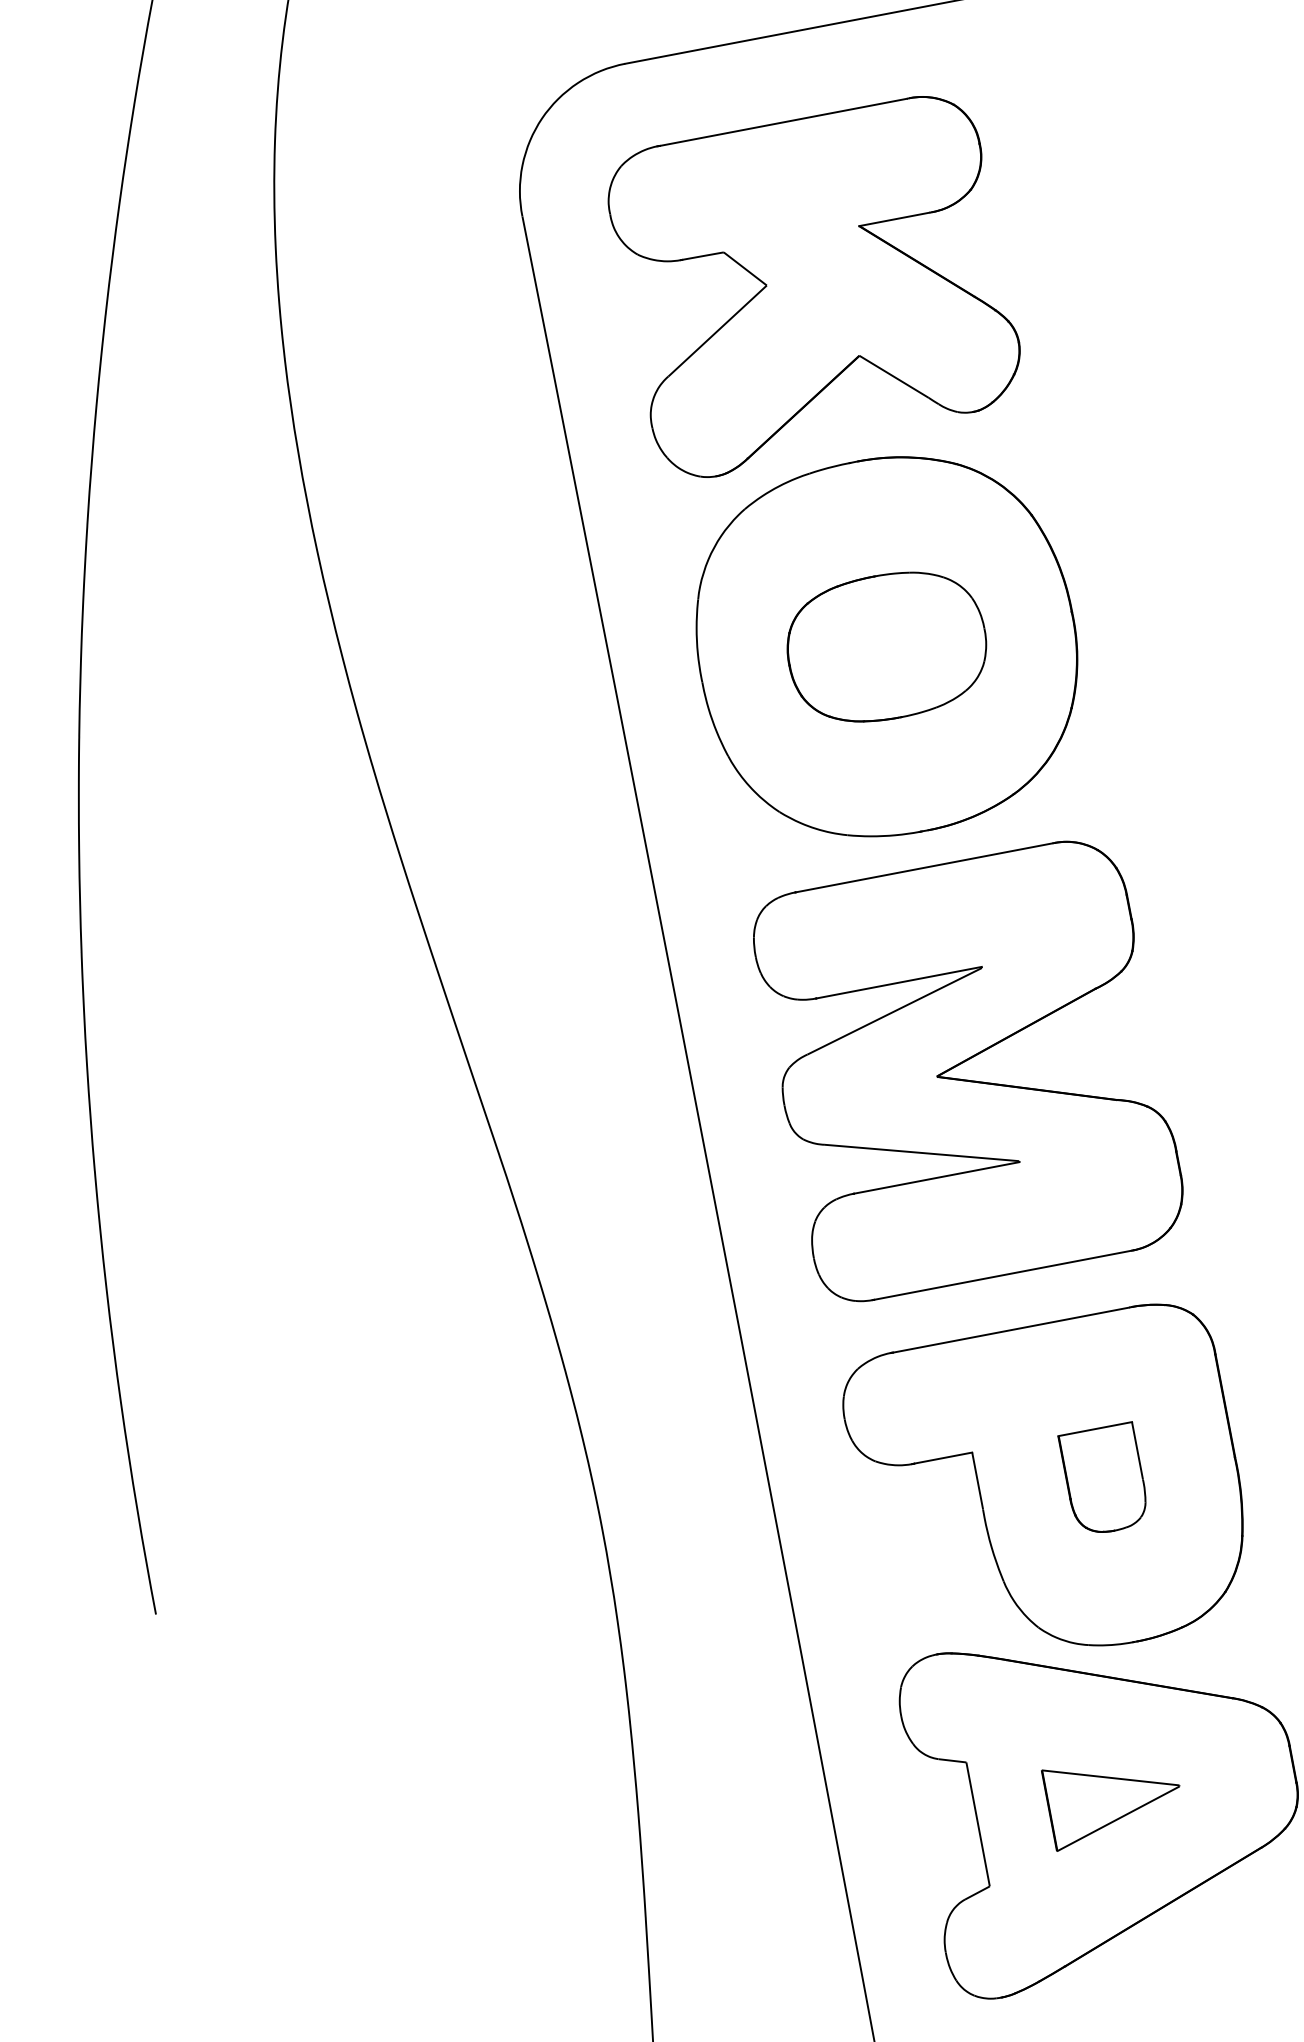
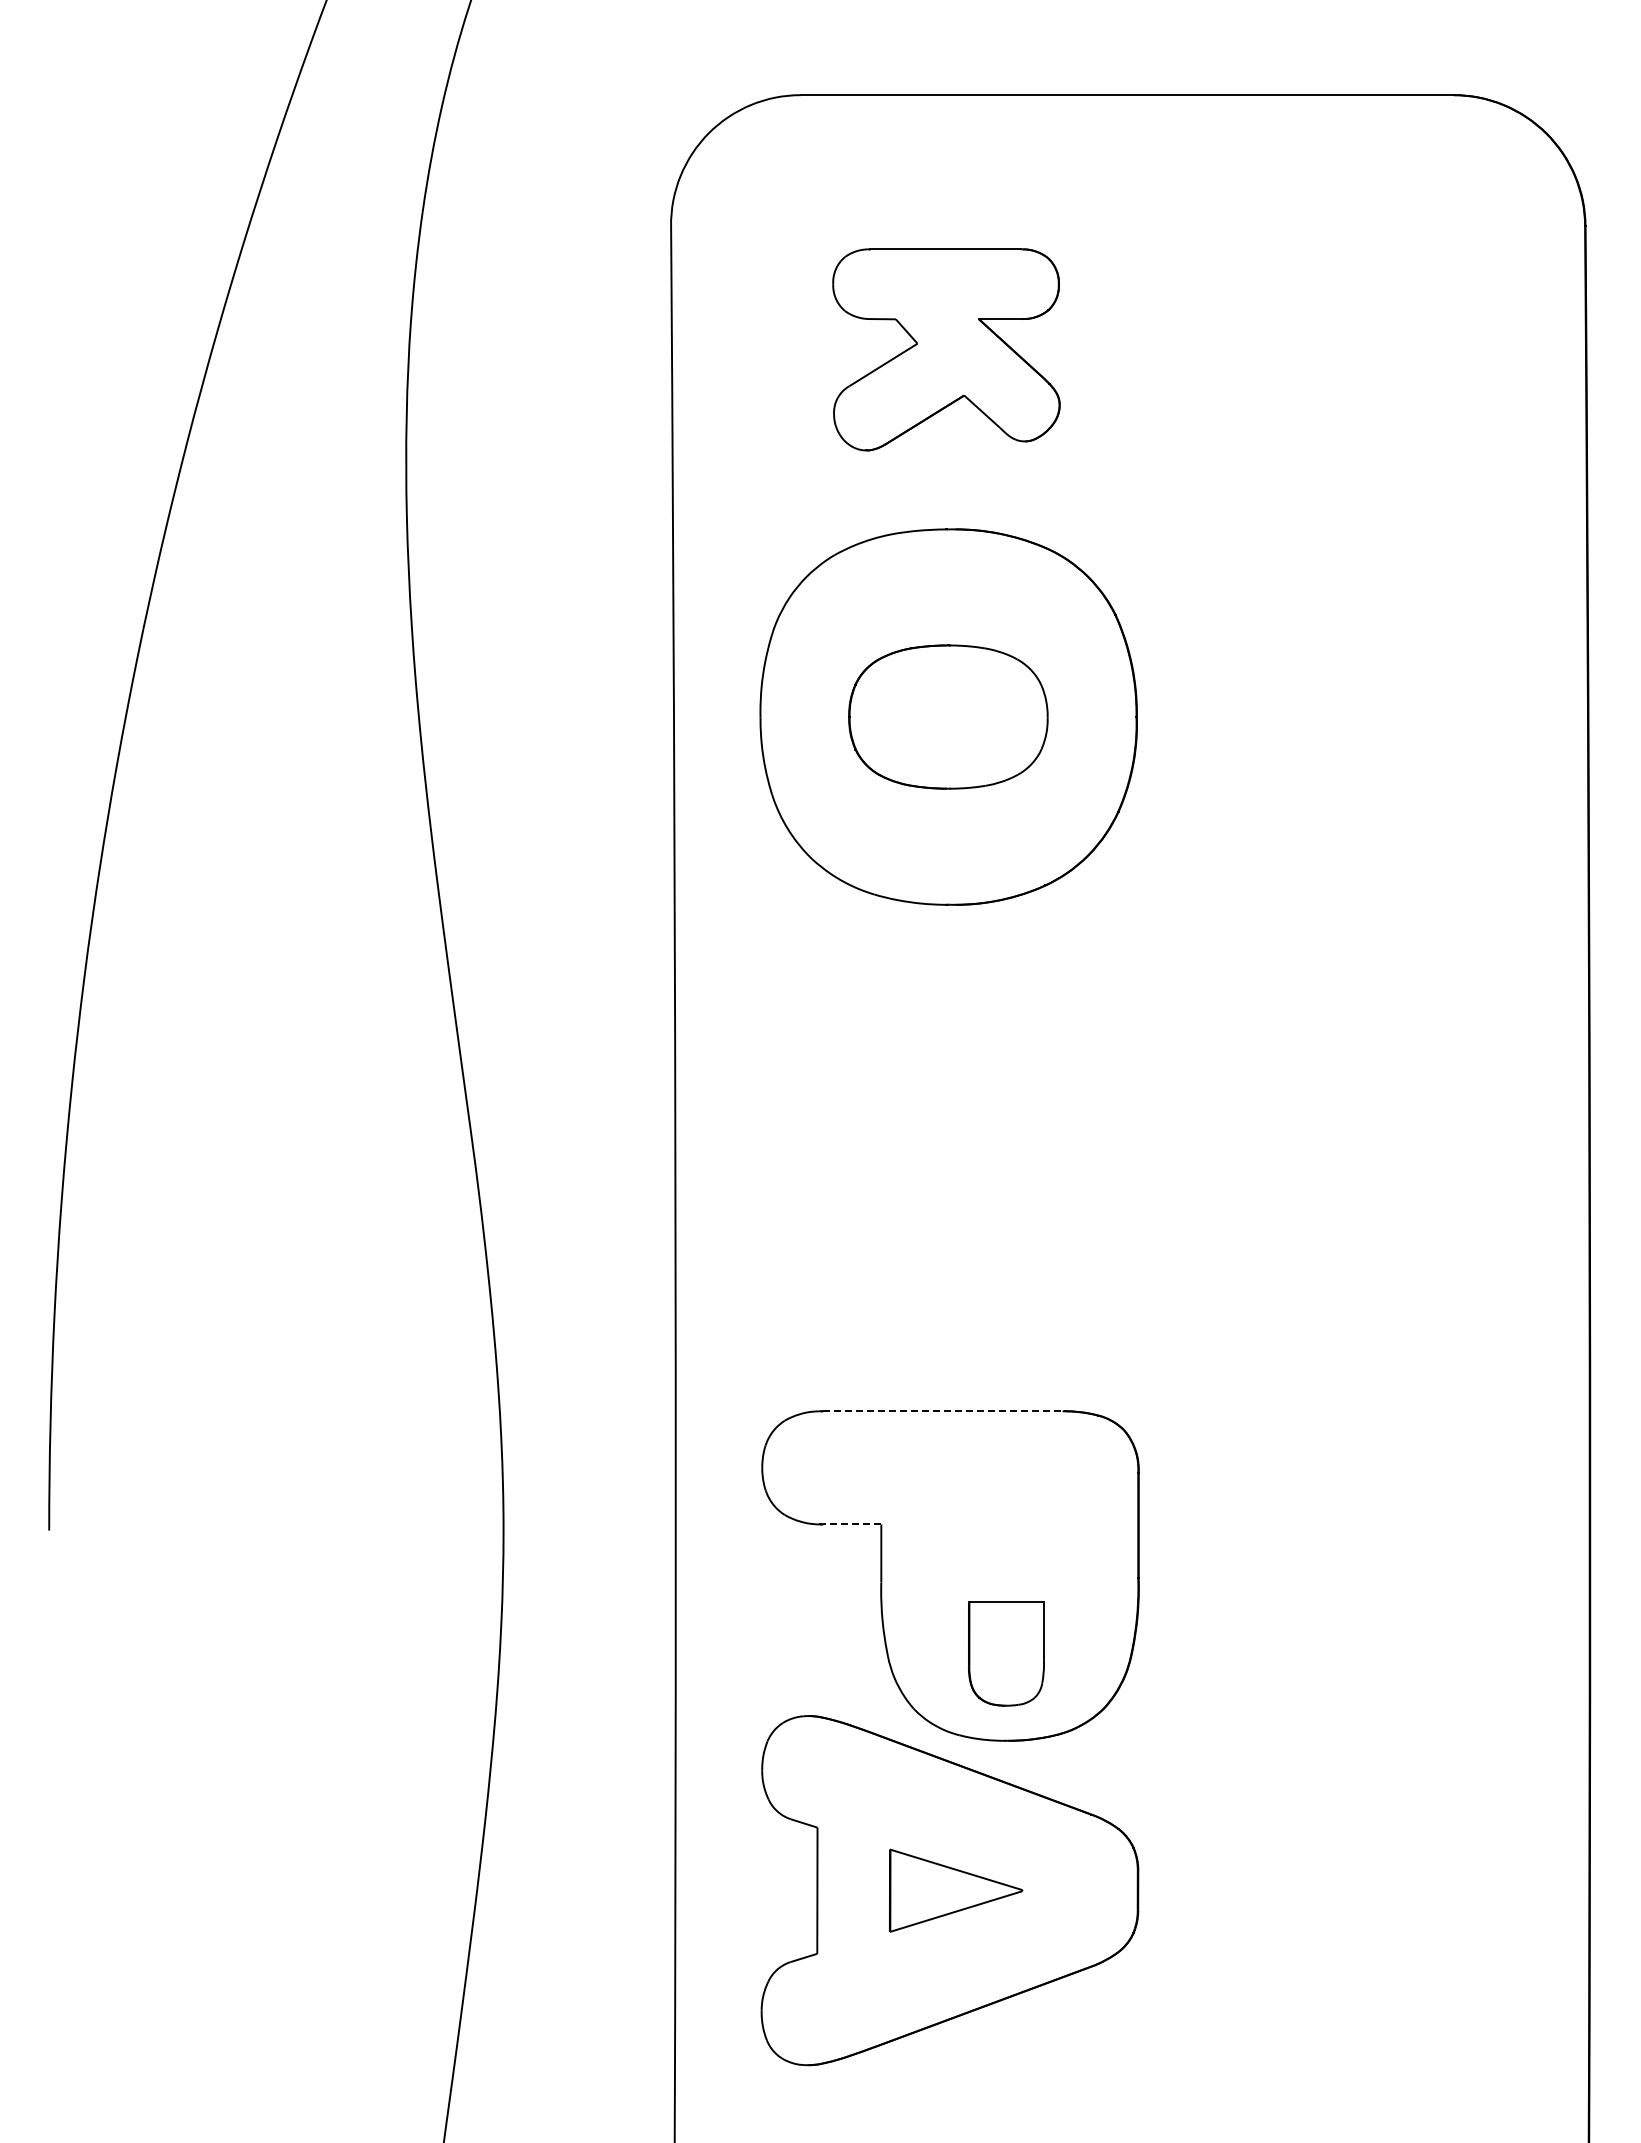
part: (816, 286) -> (946, 349), size x0.6
part: (963, 1063) -> (945, 1140), removed
line: (1011, 1330) -> (942, 1411), solid -> dashed
line: (942, 1458) -> (851, 1524), solid -> dashed
part: (1104, 1479) -> (1006, 1653), moved

